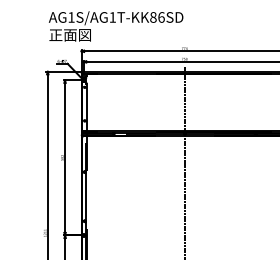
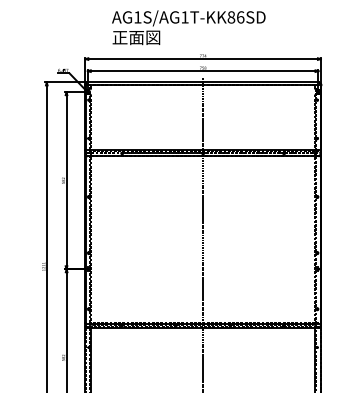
text: (115, 26) -> (188, 27), moved

